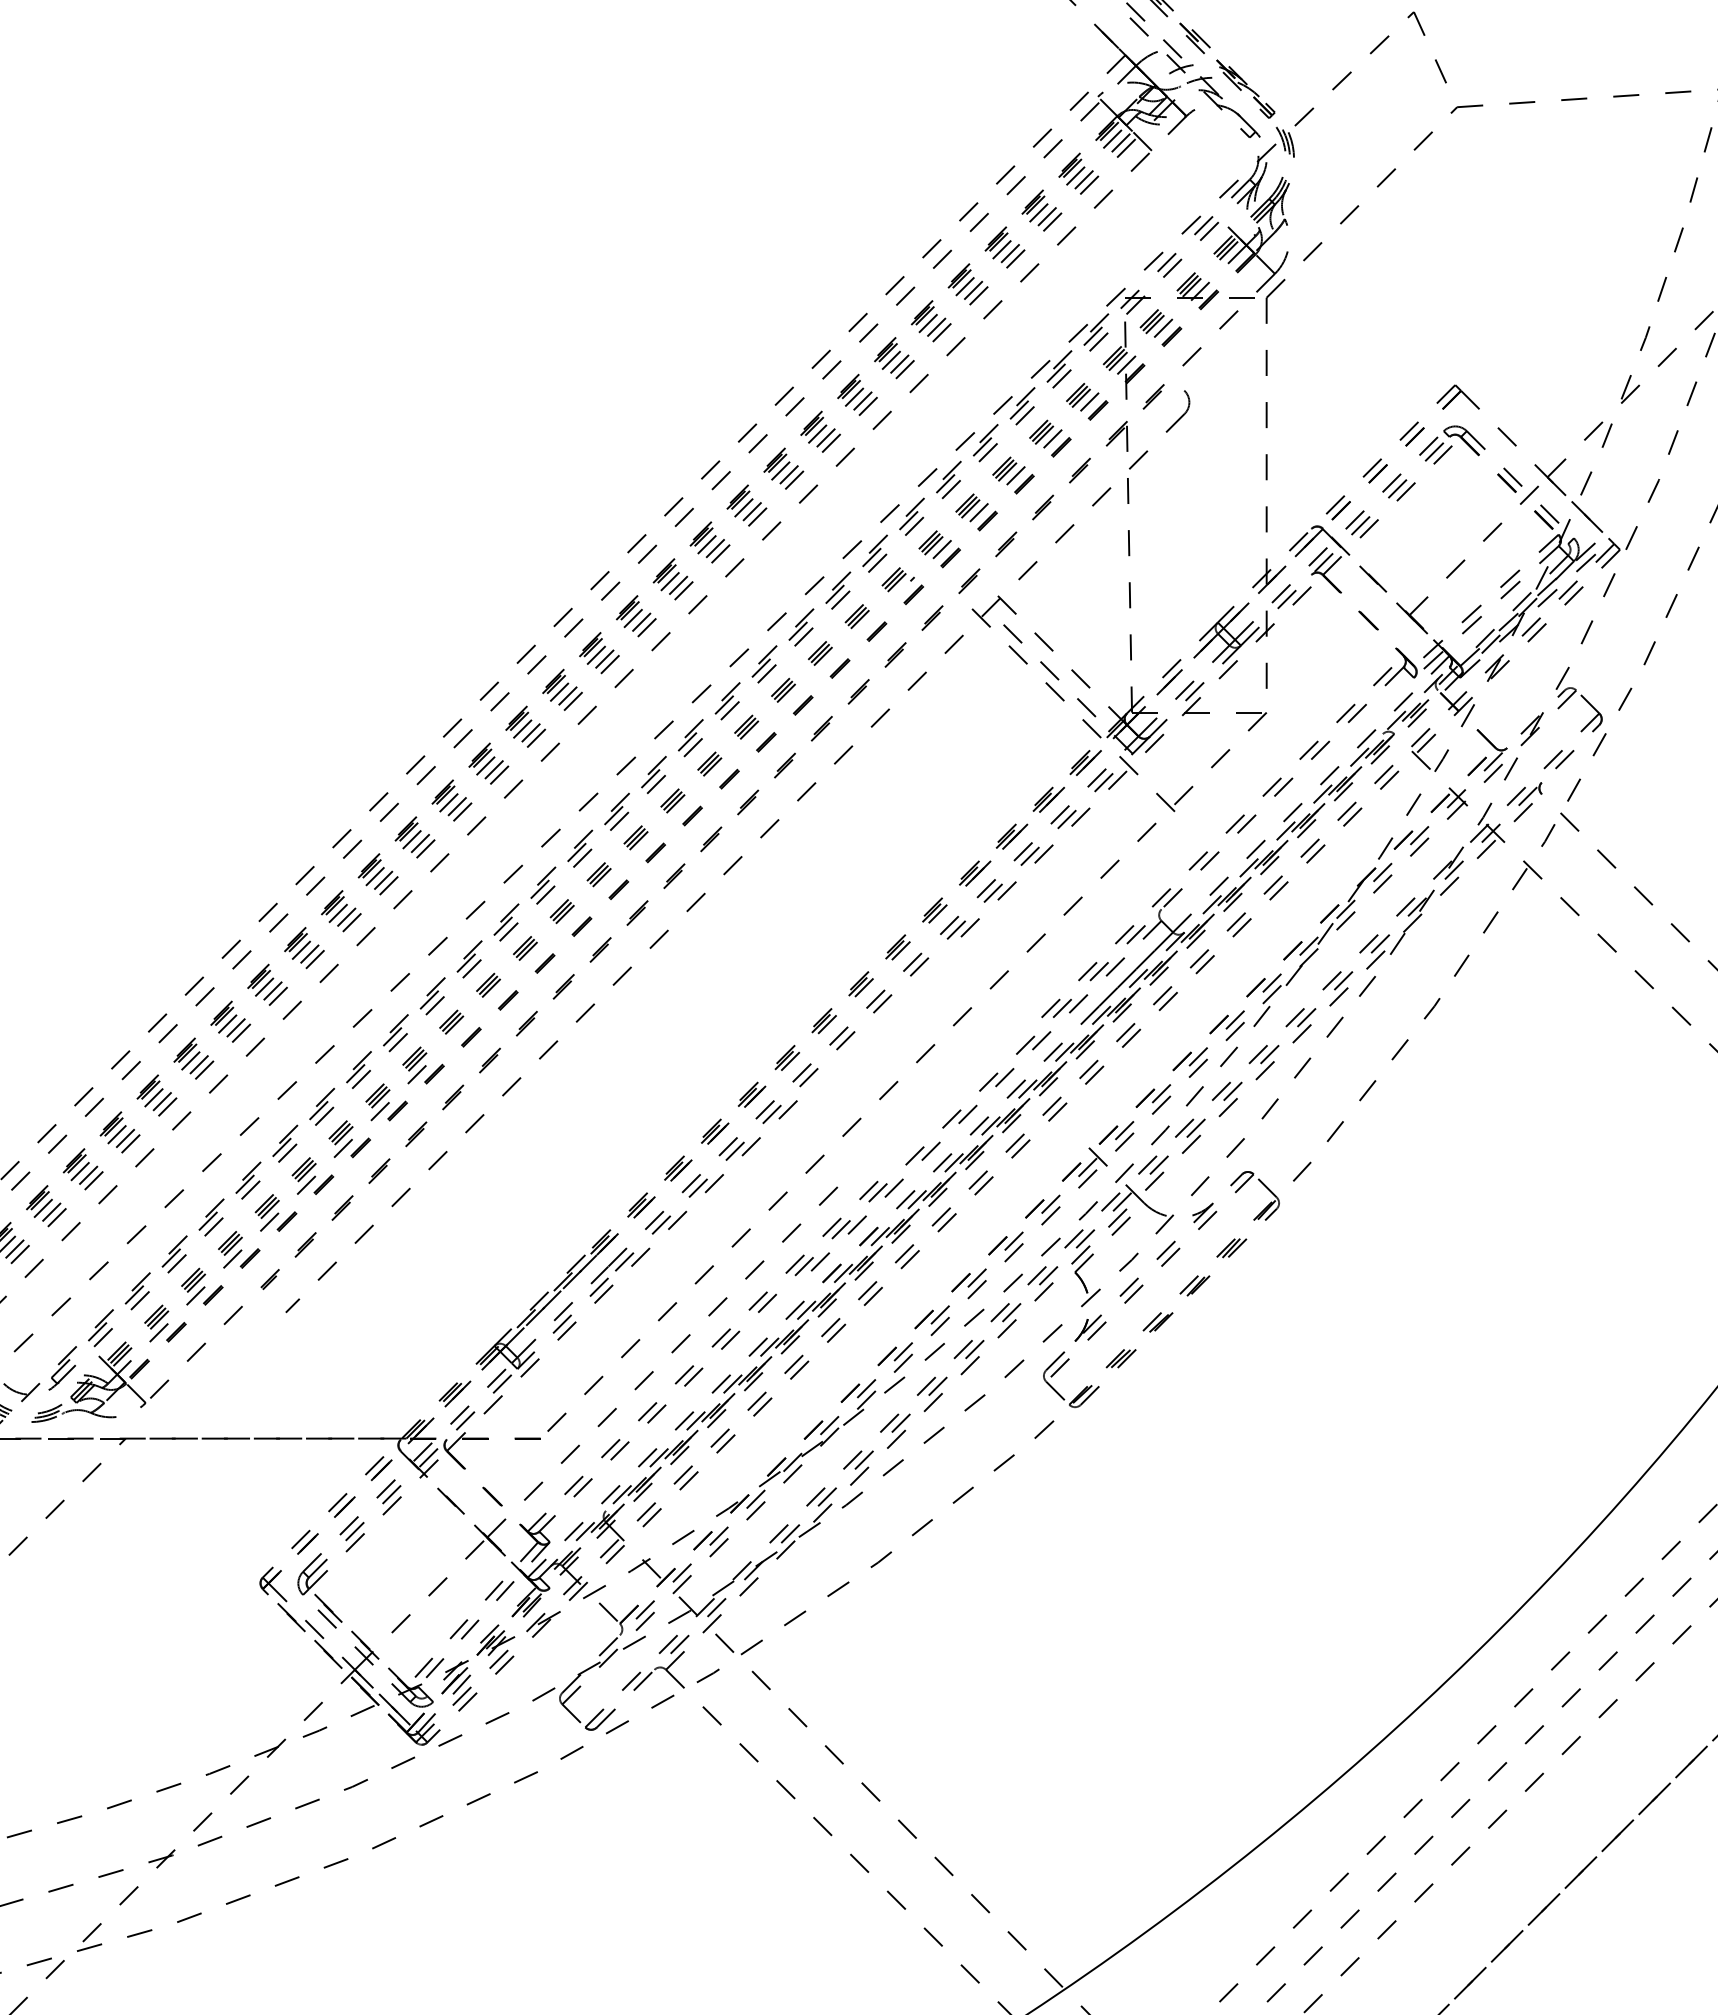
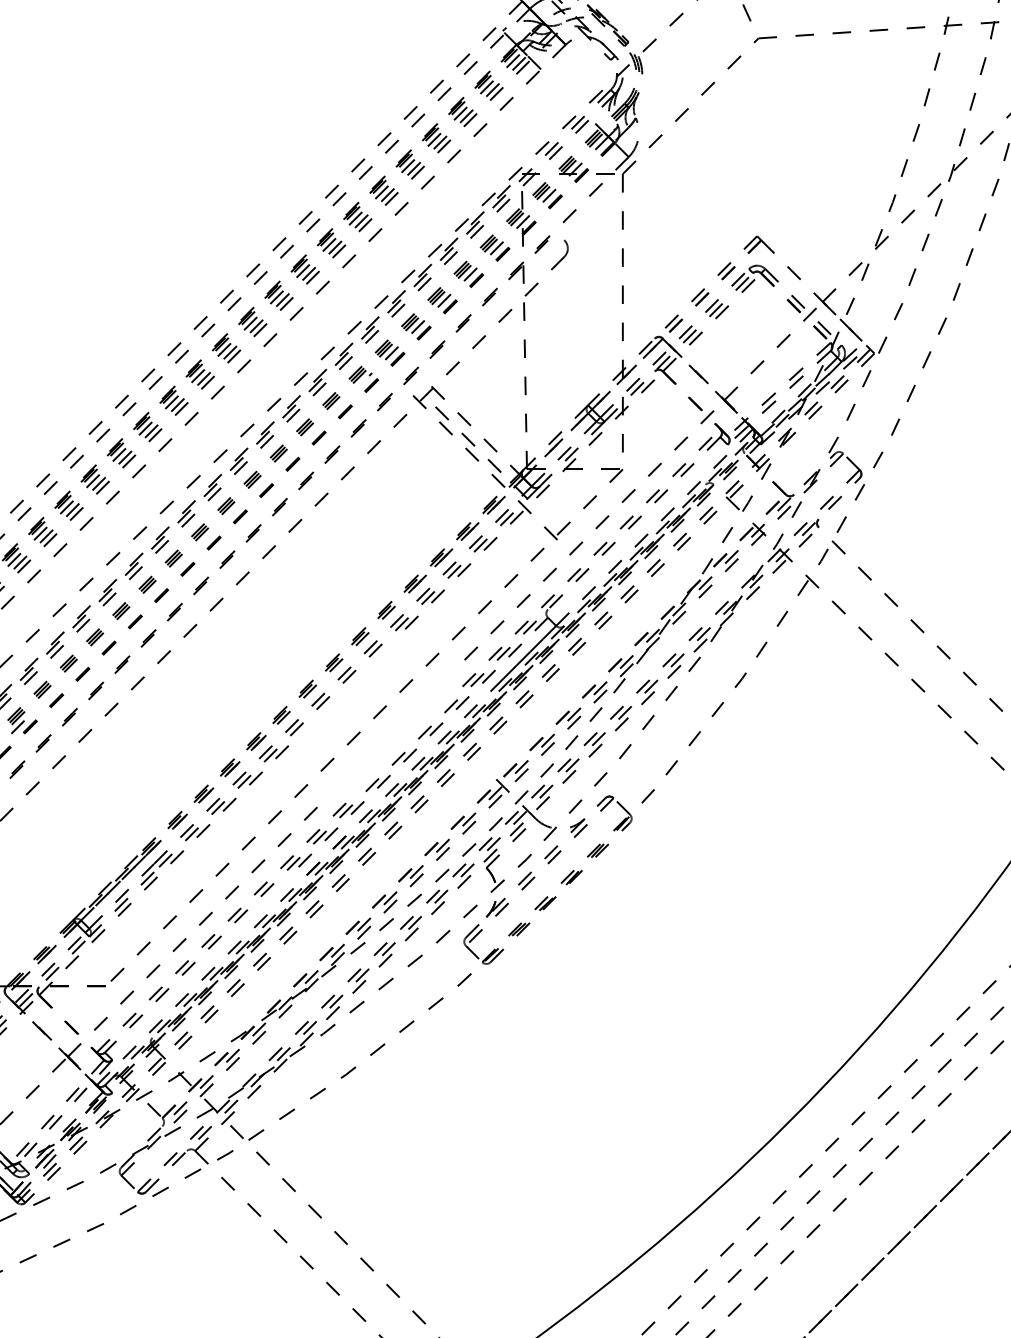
line: (1228, 795) -> (595, 528), added

